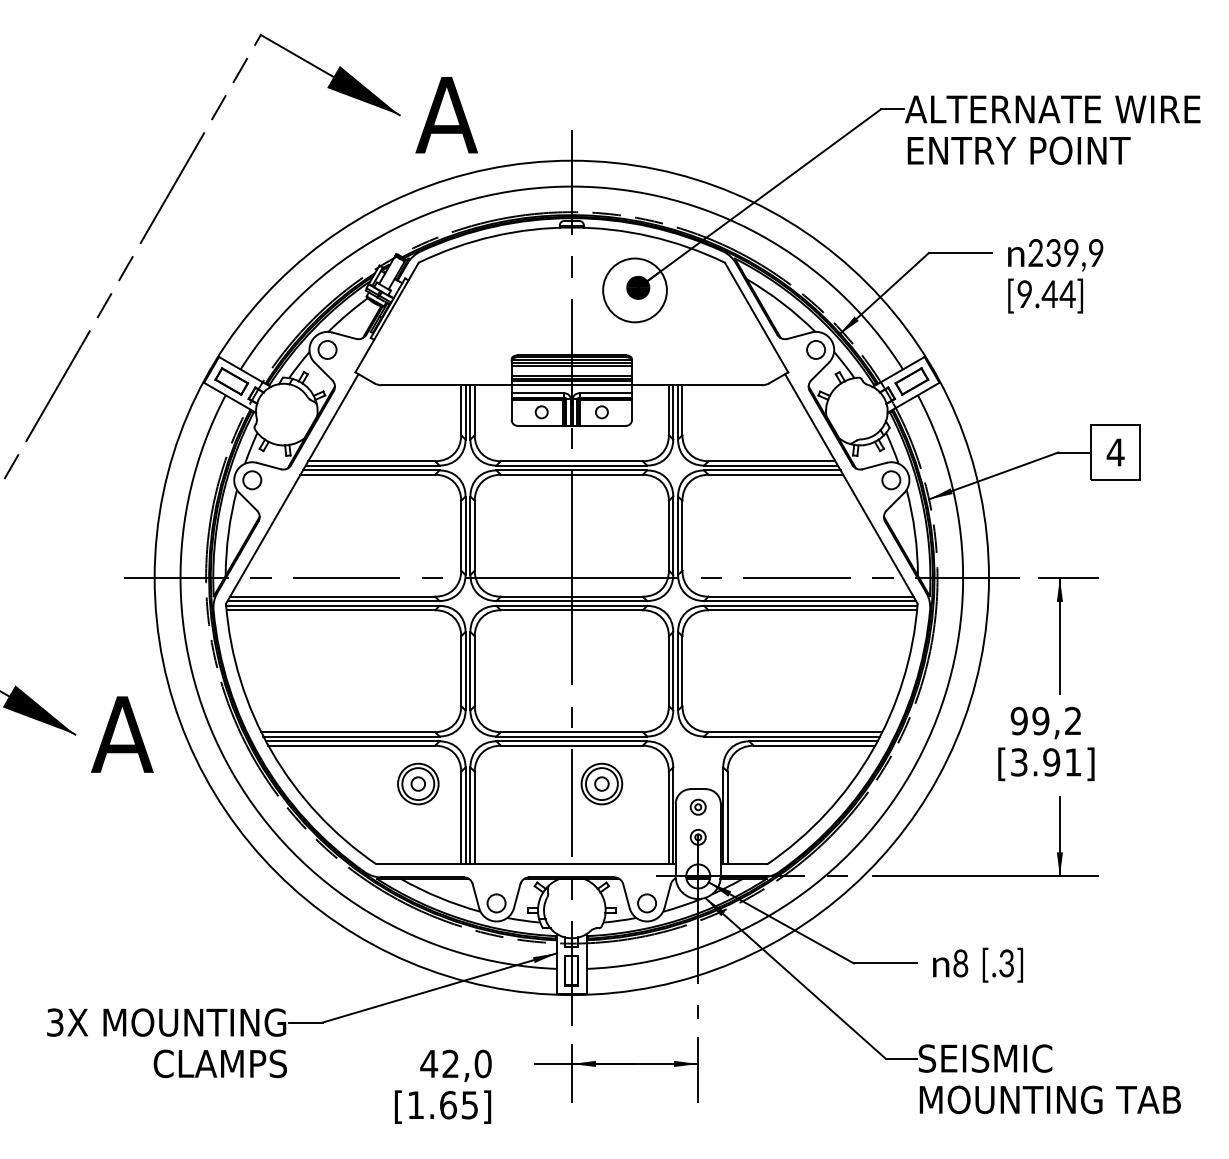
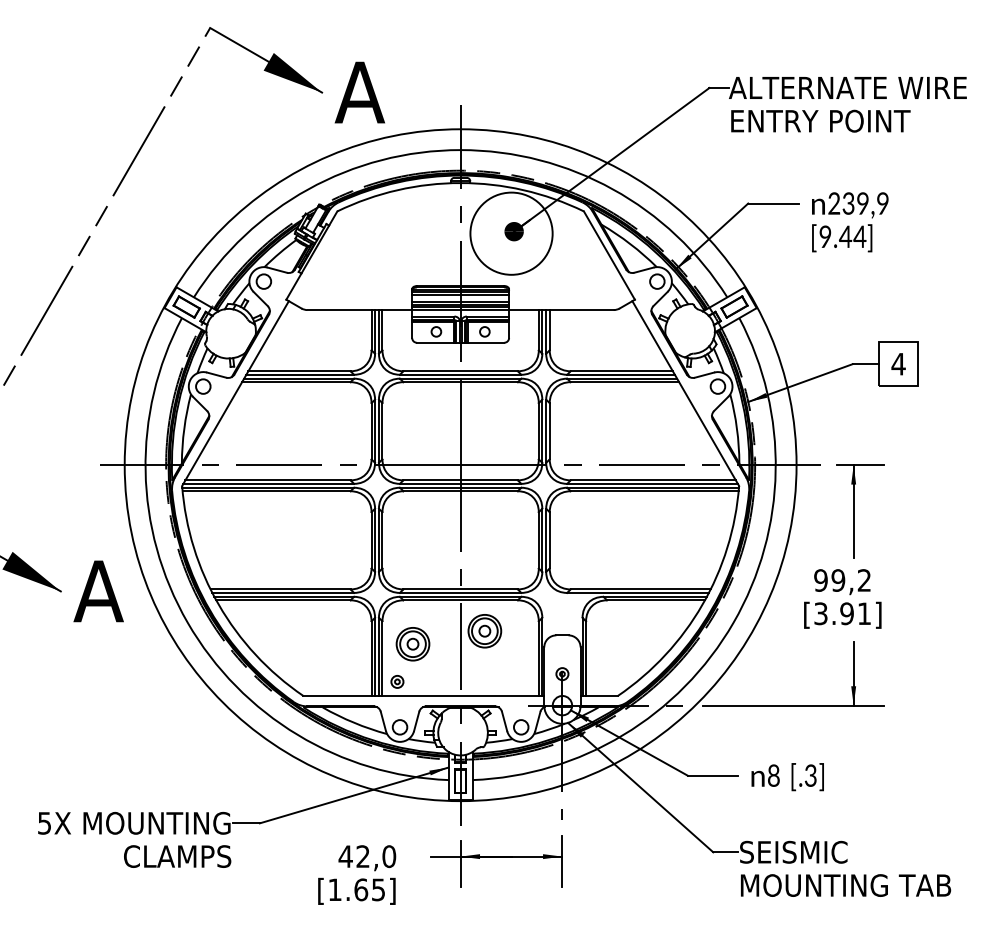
circle: (634, 290) -> (511, 233), size x1.6
part: (417, 784) -> (412, 644), moved
part: (698, 806) -> (397, 681), moved
text: (55, 1021) -> (44, 822), 3X -> 5X

